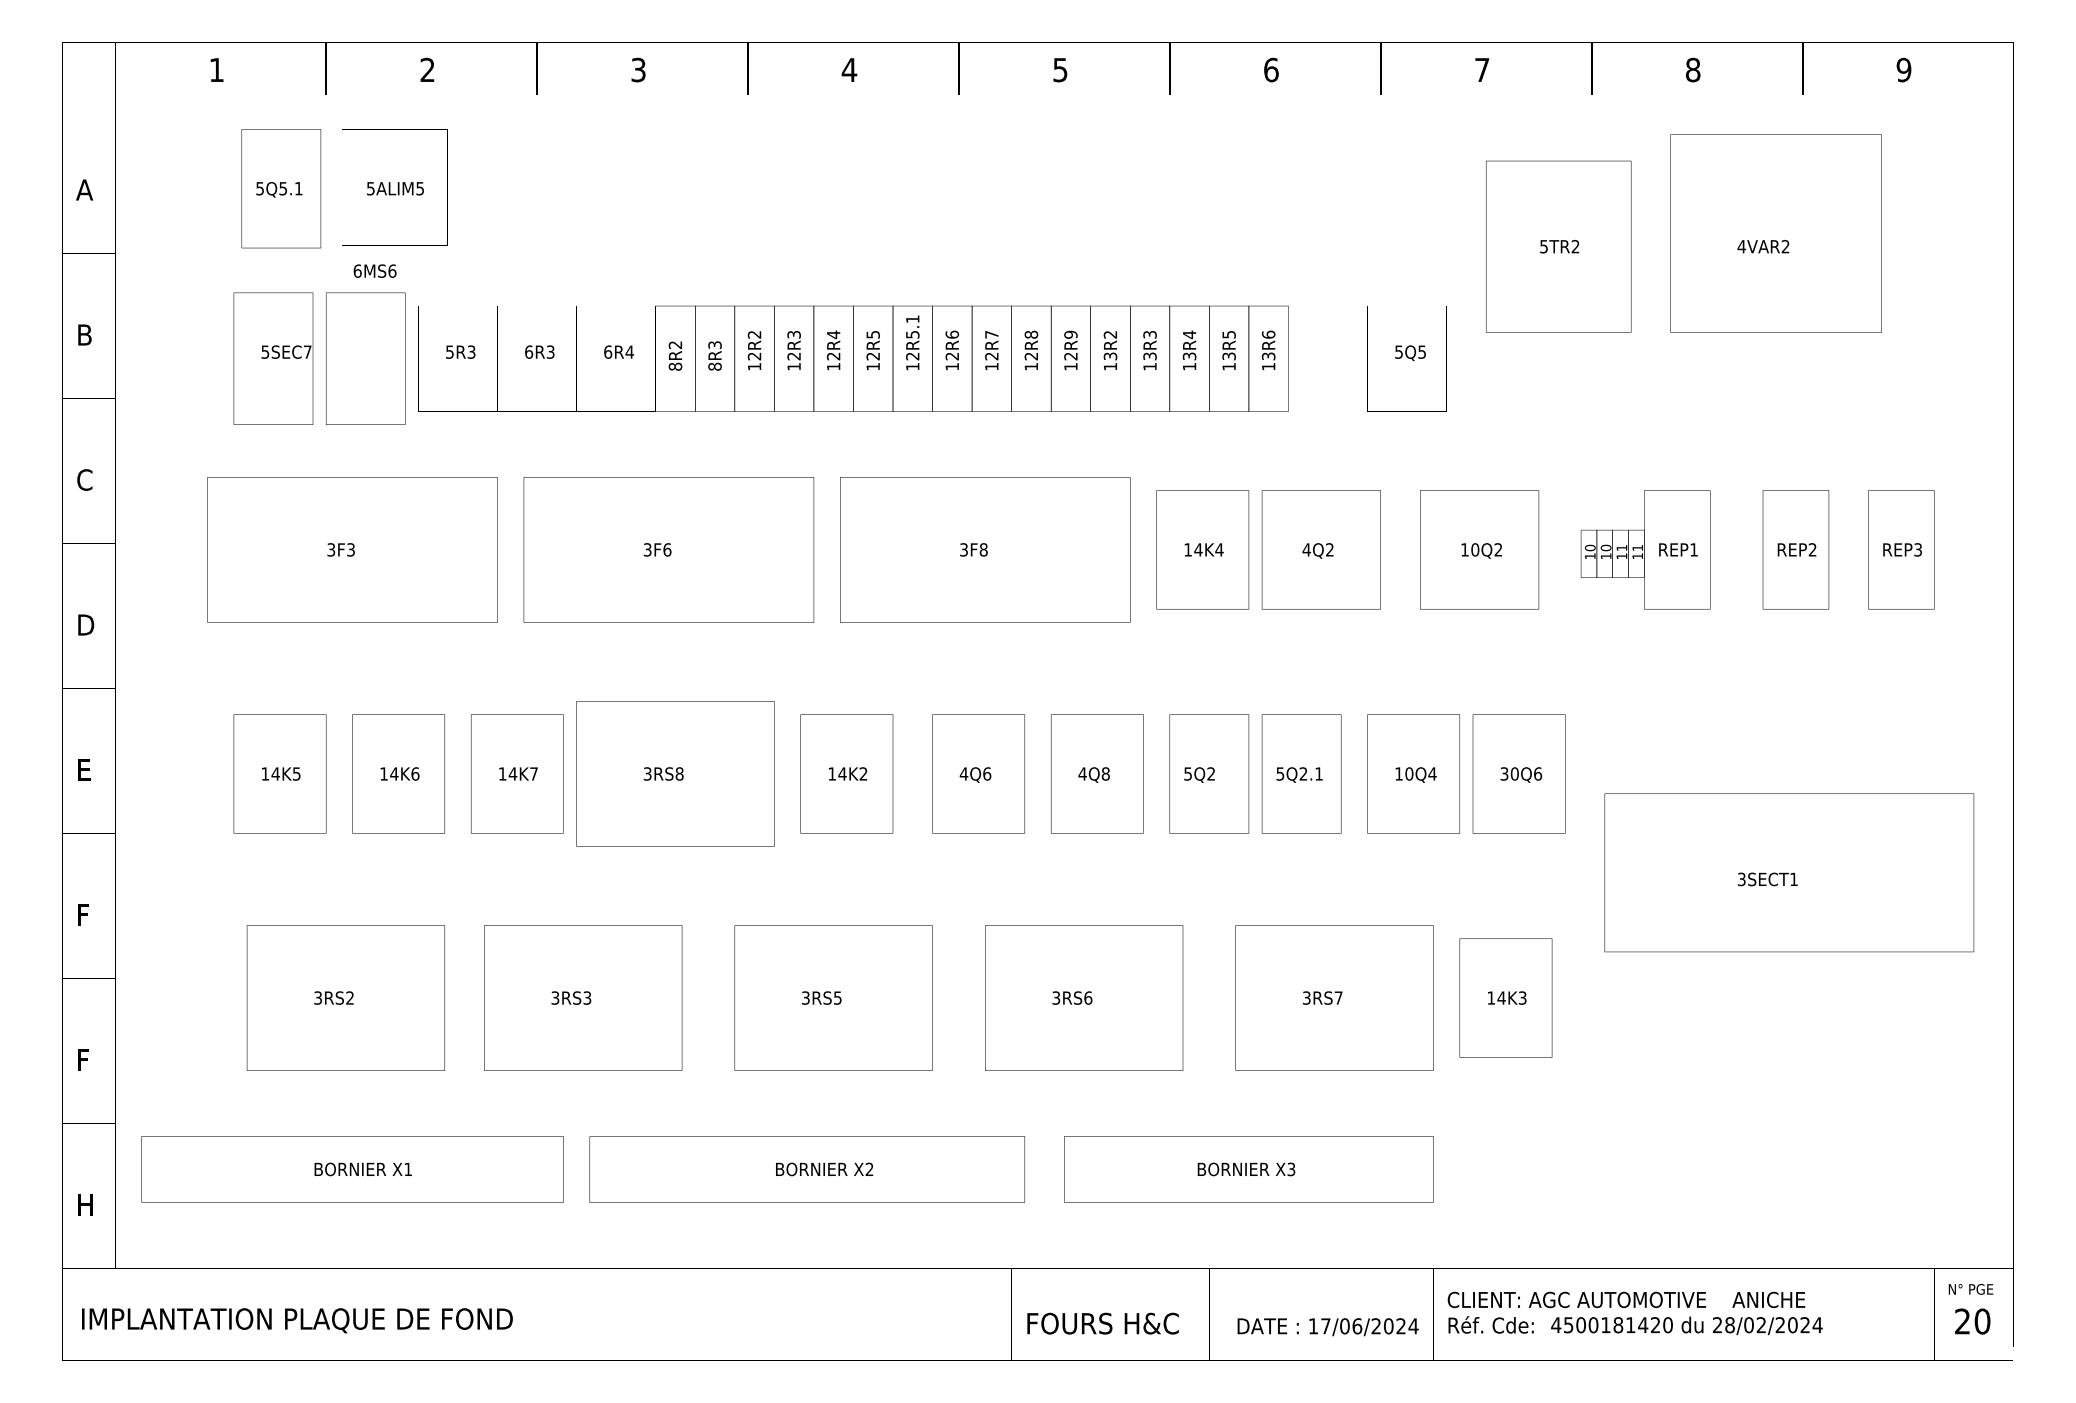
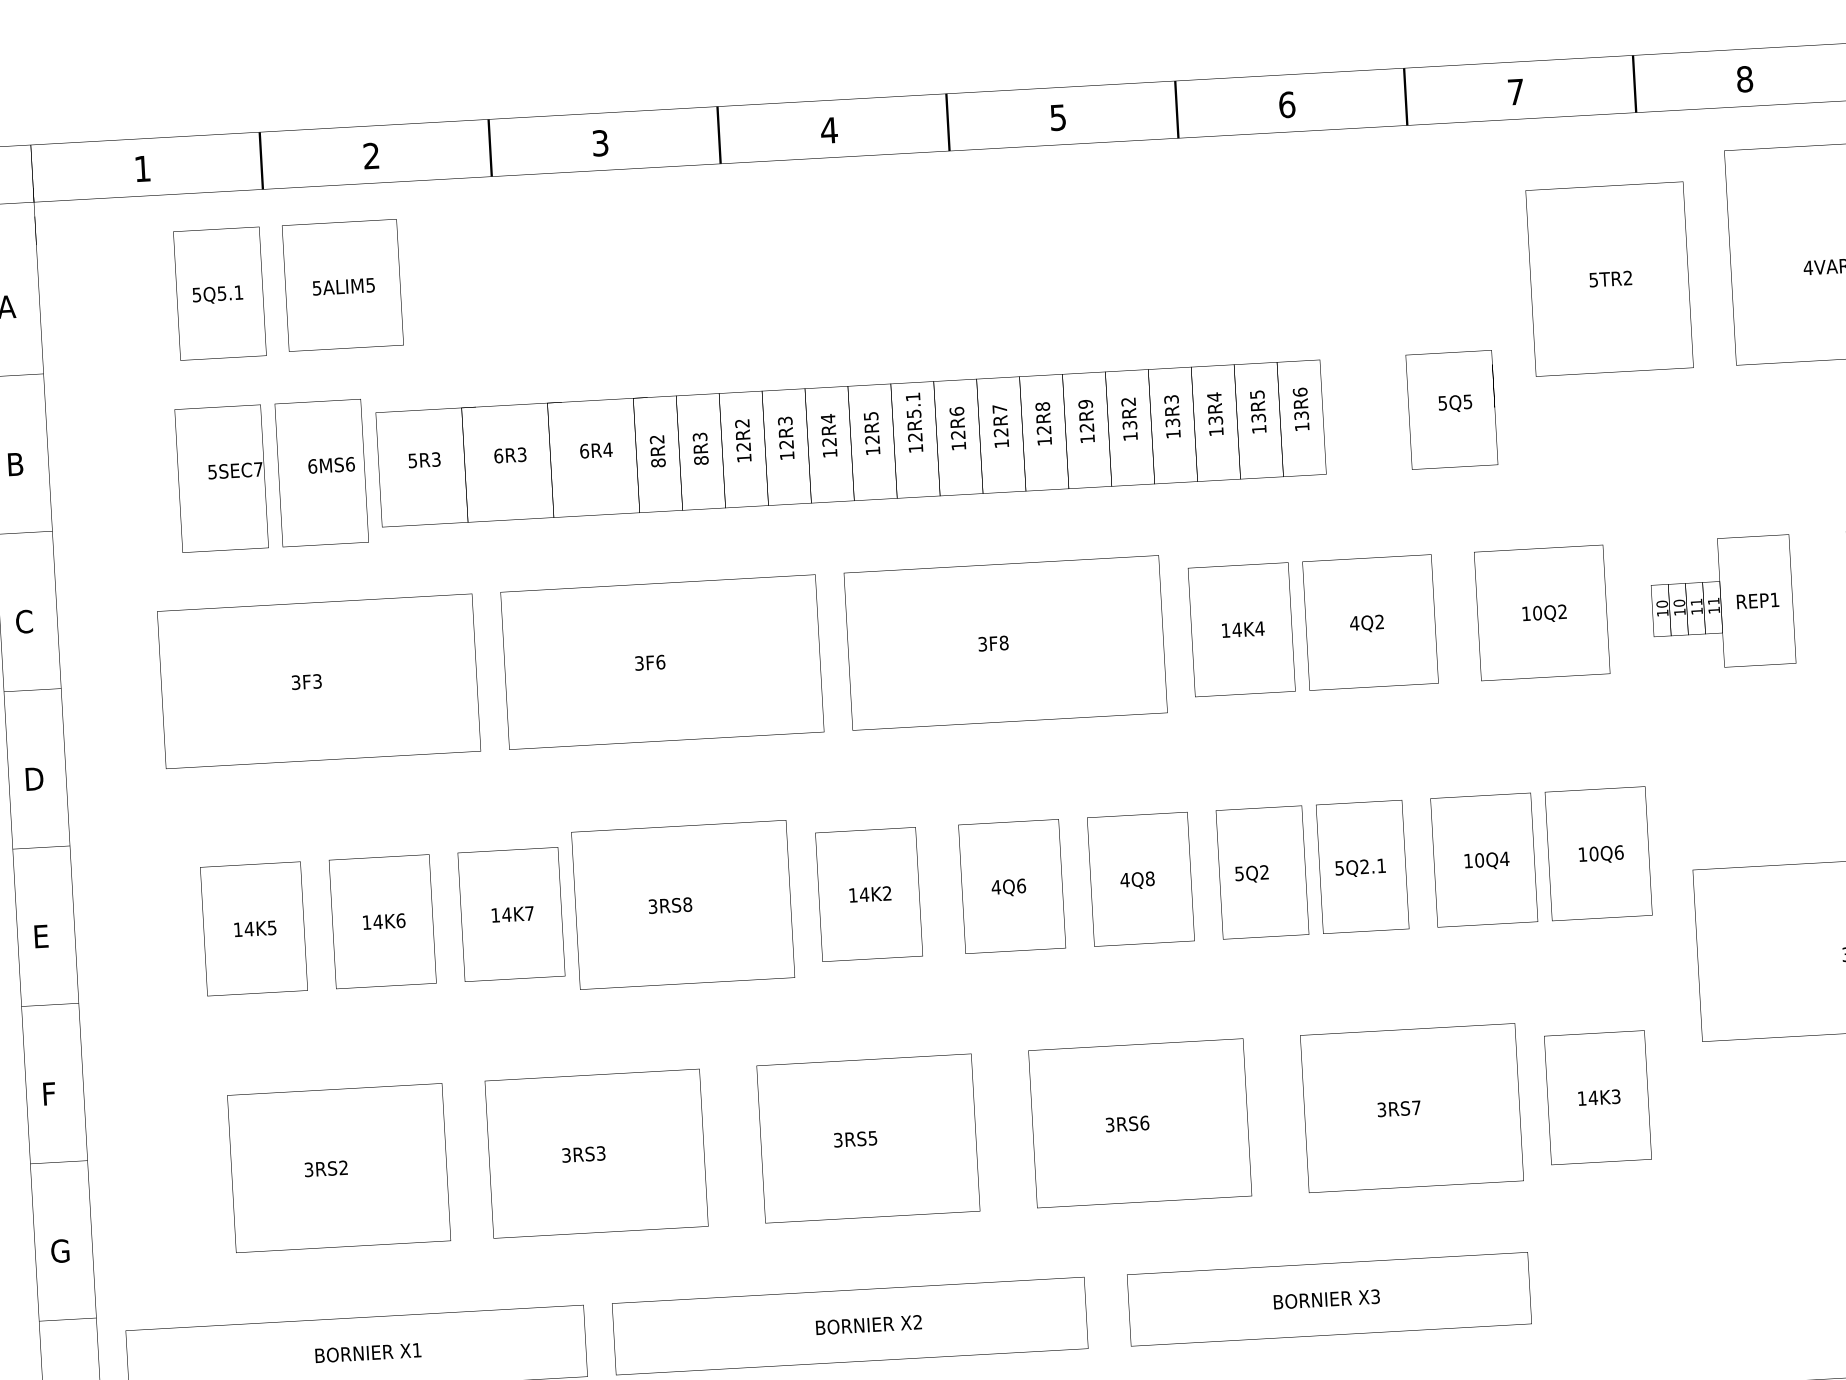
text: (374, 270) -> (330, 464), moved
text: (1504, 773) -> (1582, 854), 30Q6 -> 10Q6
text: (85, 1059) -> (60, 1250), F -> G

